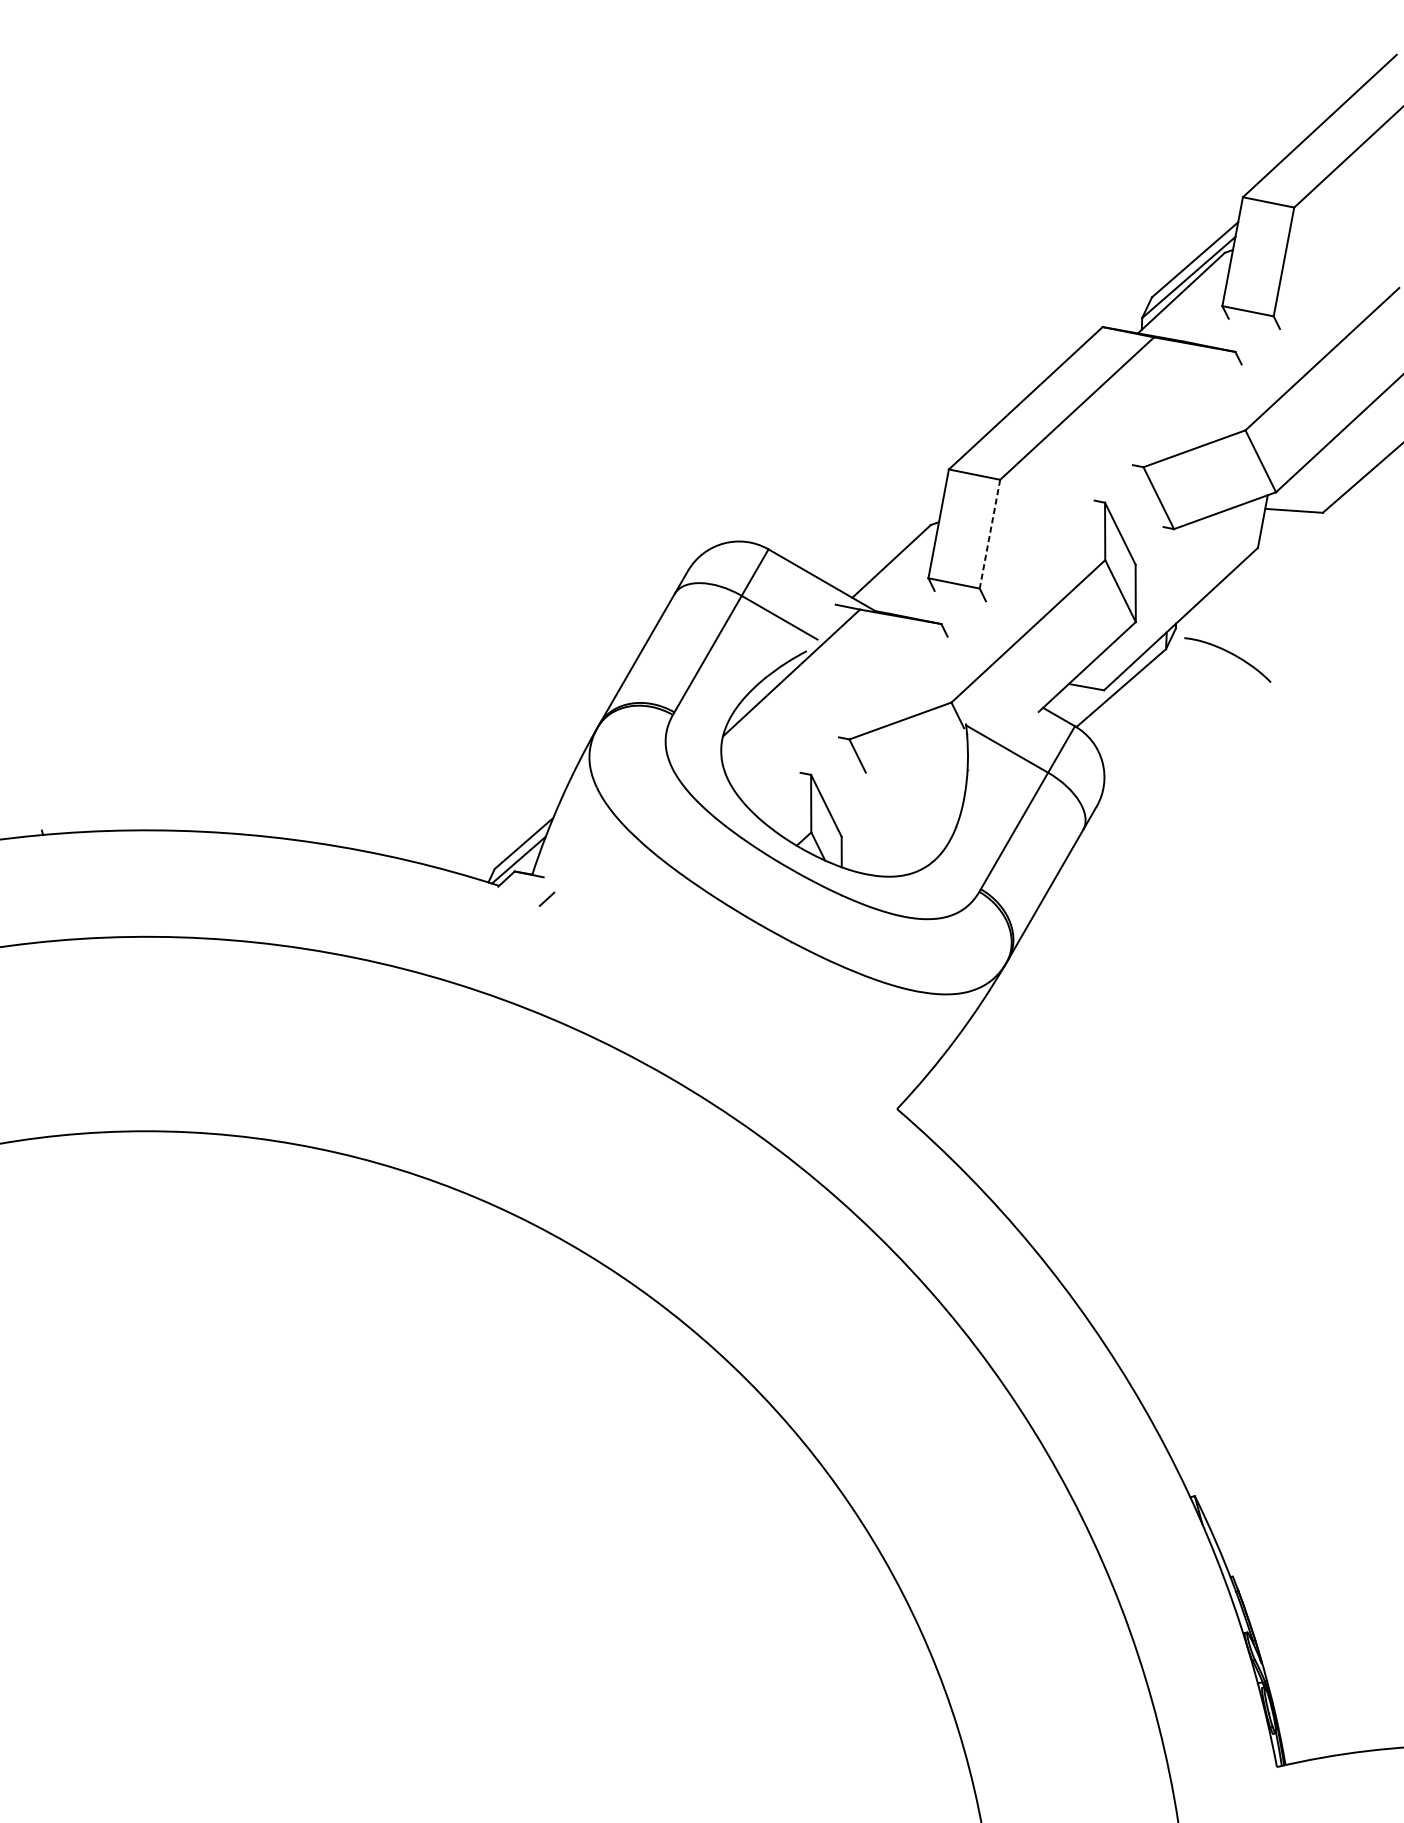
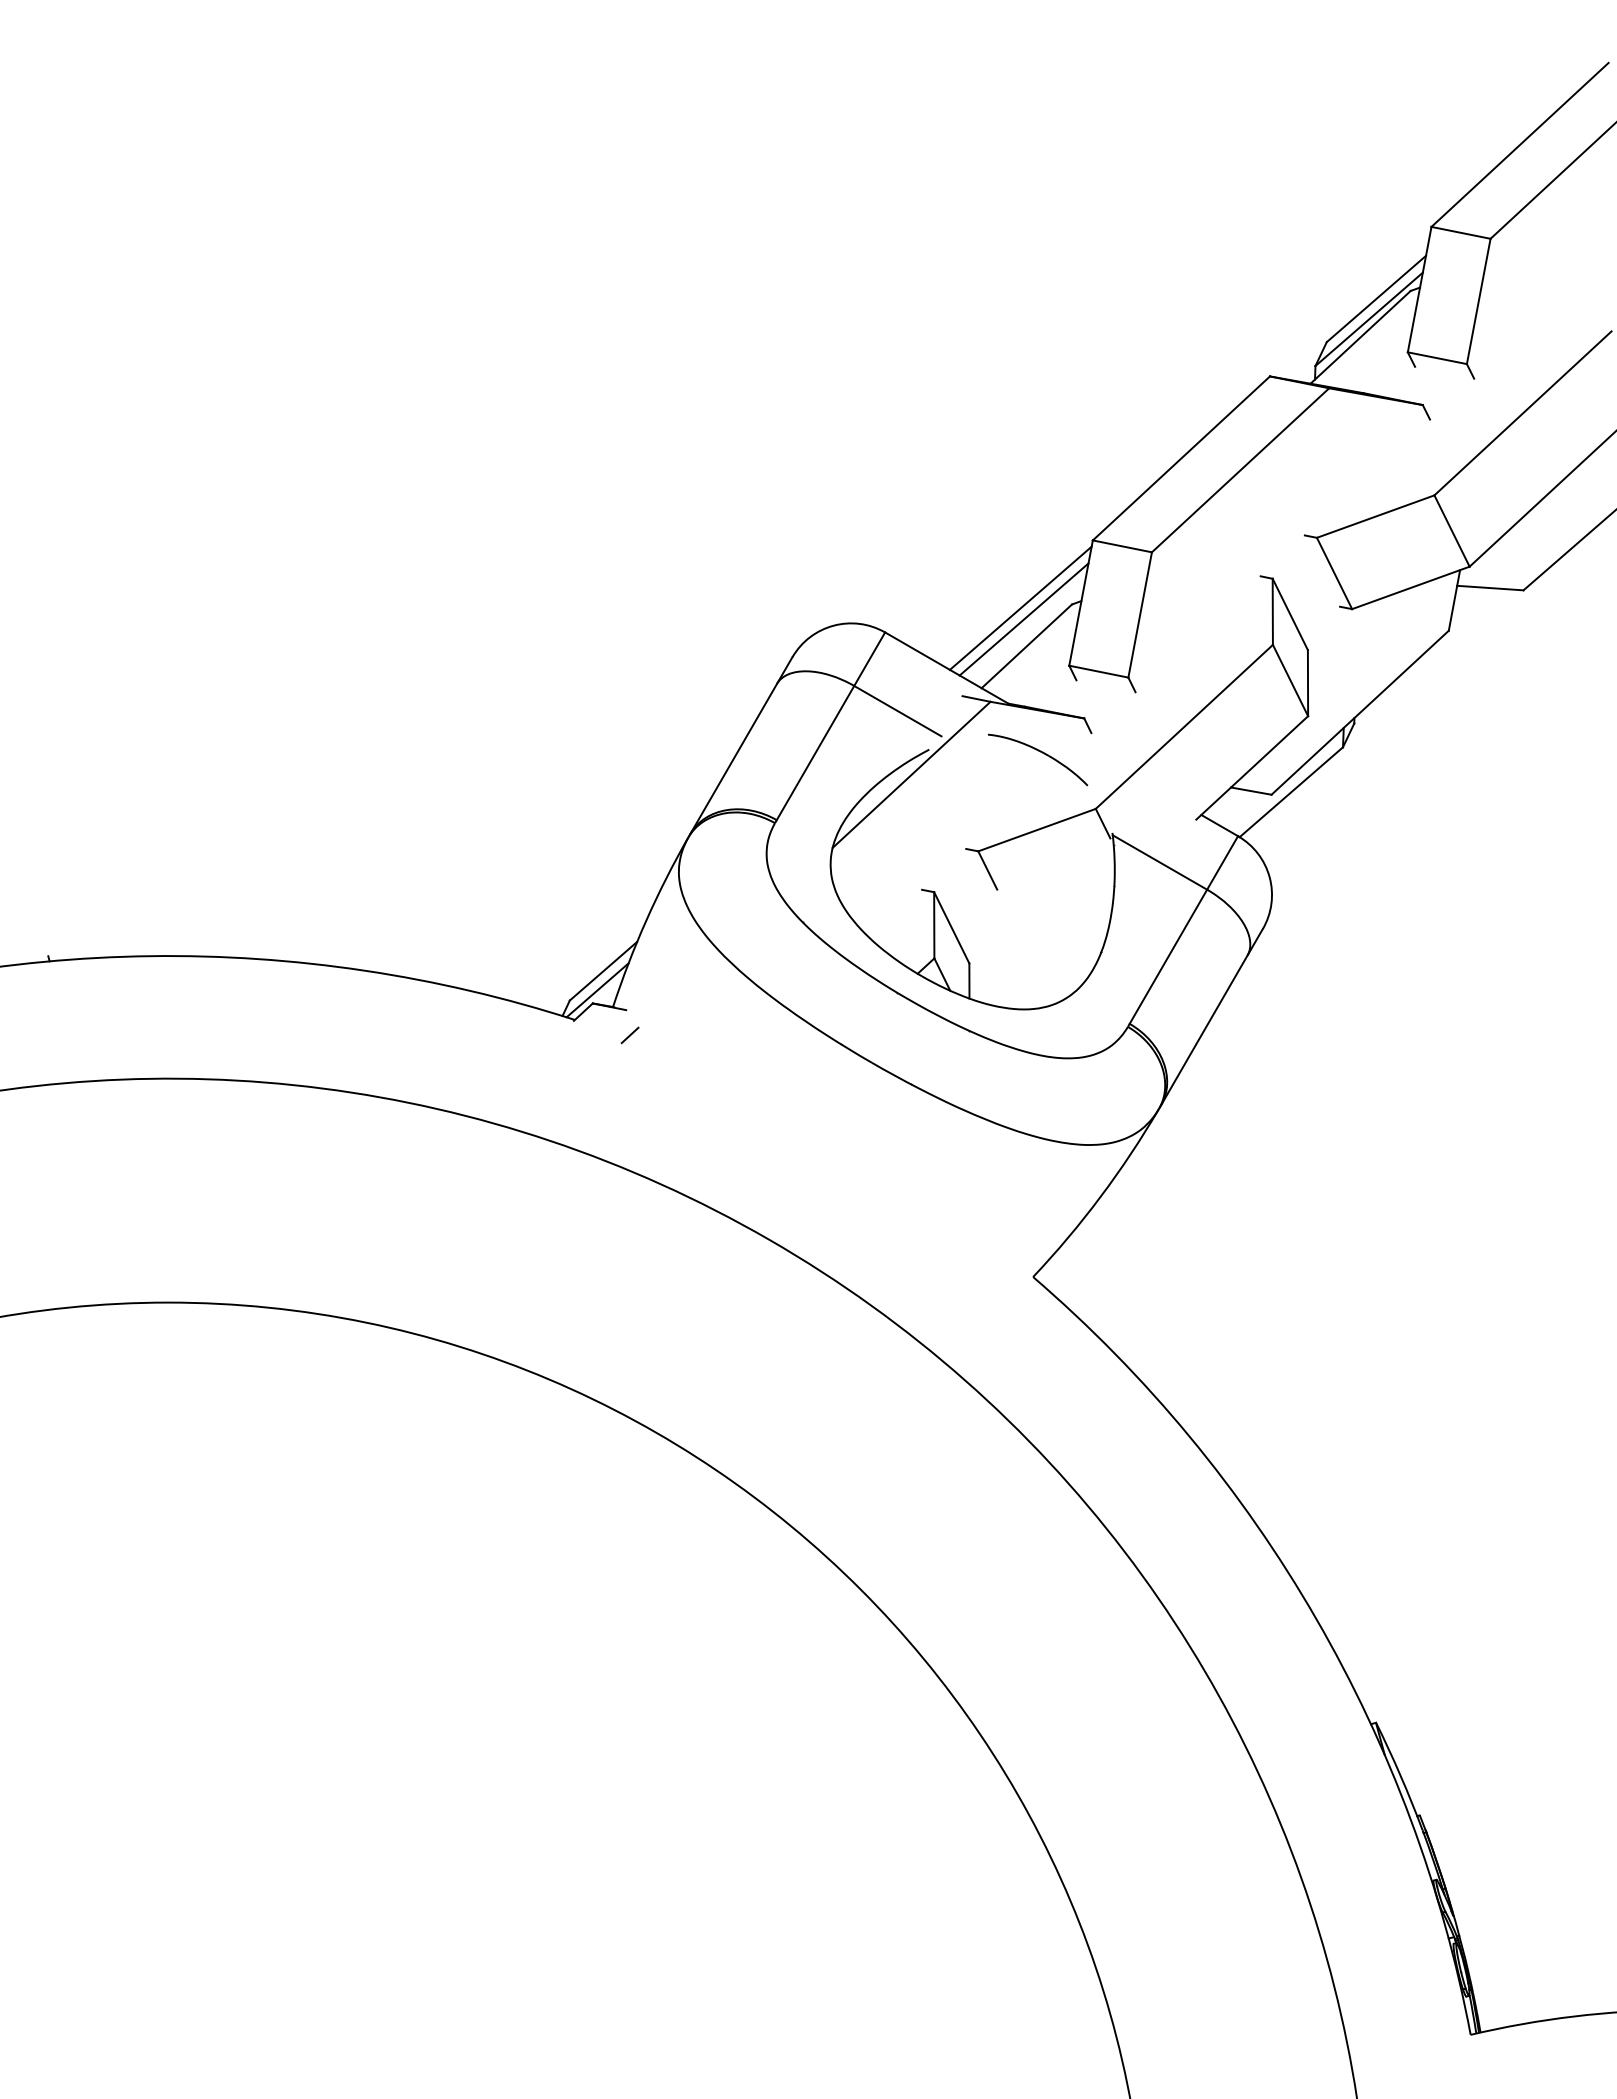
line: (886, 527) -> (1020, 607), added
line: (990, 533) -> (1140, 614), dashed -> solid
line: (888, 538) -> (1023, 619), added
part: (1231, 654) -> (1042, 753), moved

